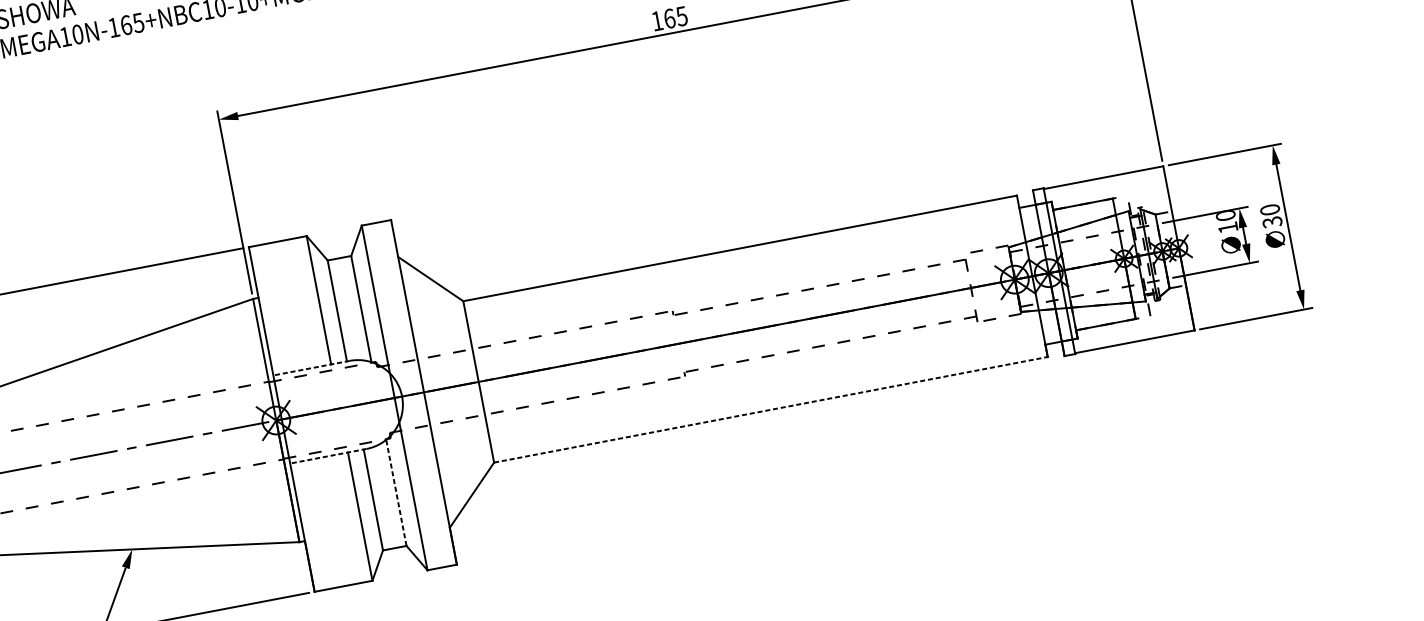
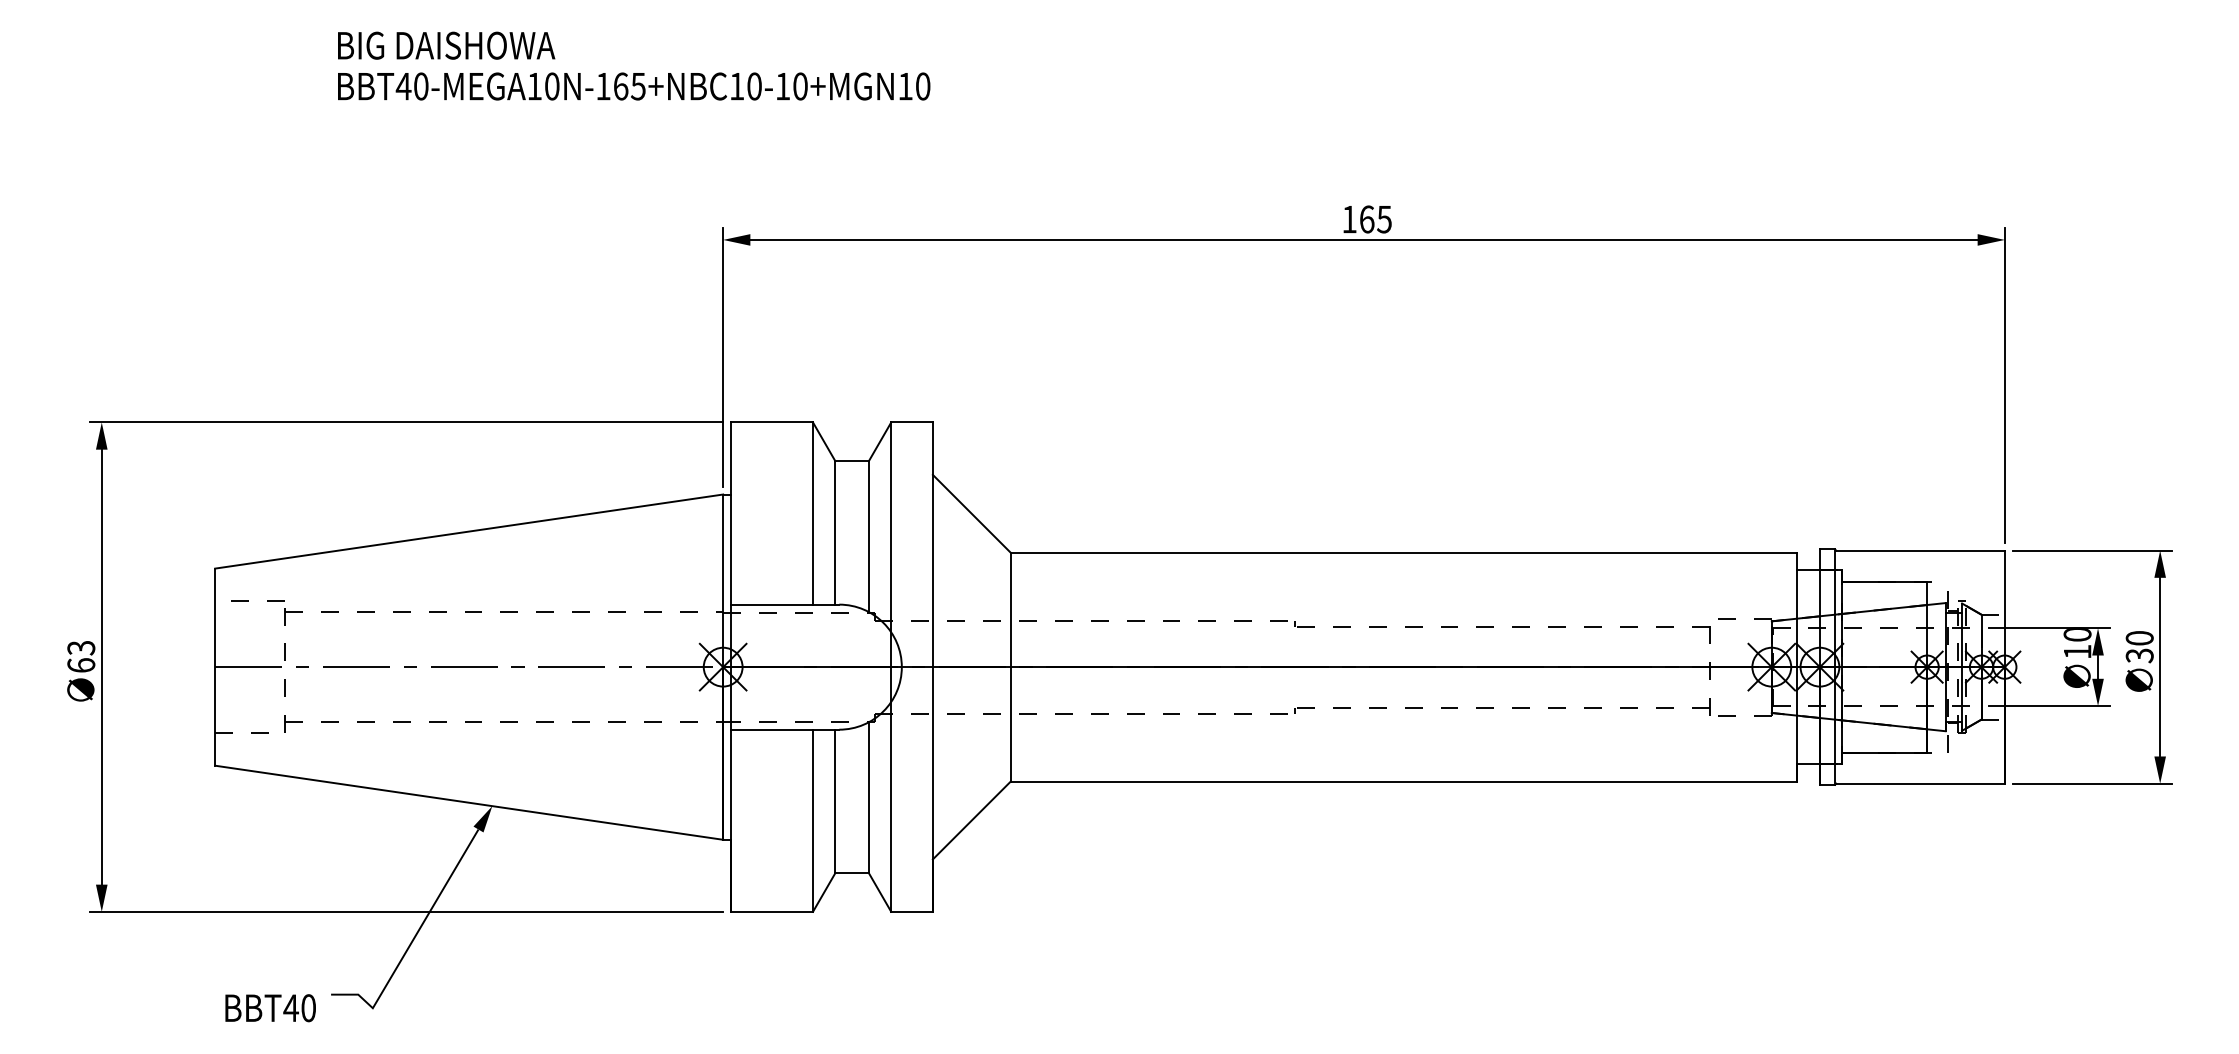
line: (311, 368) -> (784, 604), dashed -> solid
line: (771, 409) -> (1404, 781), dashed -> solid
line: (327, 456) -> (784, 729), dashed -> solid
line: (396, 492) -> (868, 797), dashed -> solid

